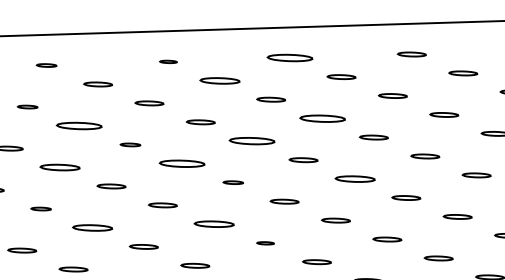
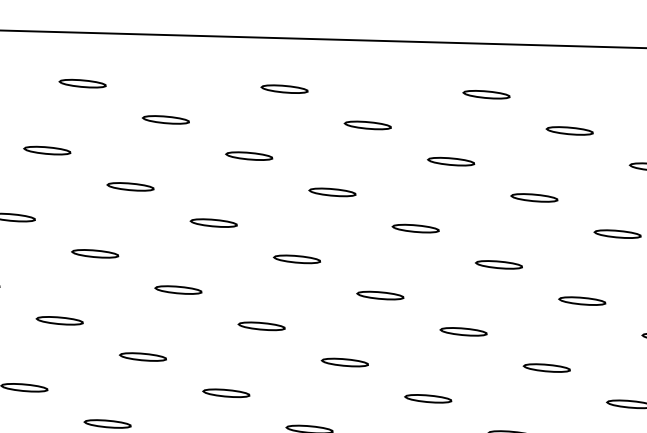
part: (290, 58) -> (487, 95), size x0.62
part: (168, 61) -> (284, 88), size x1.67
part: (46, 65) -> (82, 83), size x1.43
part: (219, 80) -> (367, 124), size x0.71
part: (27, 106) -> (46, 149), size x1.43
part: (322, 118) -> (534, 197), size x0.62
part: (78, 125) -> (129, 185), size x0.62
part: (252, 141) -> (416, 229), size x0.62
part: (130, 144) -> (213, 222), size x1.43
part: (181, 163) -> (296, 258), size x0.62
part: (60, 167) -> (95, 253), size x0.71
part: (354, 178) -> (581, 300), size x0.71
part: (233, 182) -> (380, 295), size x1.43
part: (40, 208) -> (58, 319), size x1.43
part: (214, 224) -> (345, 362), size x0.71
part: (92, 227) -> (142, 356), size x0.71
part: (265, 243) -> (427, 399), size x1.67

